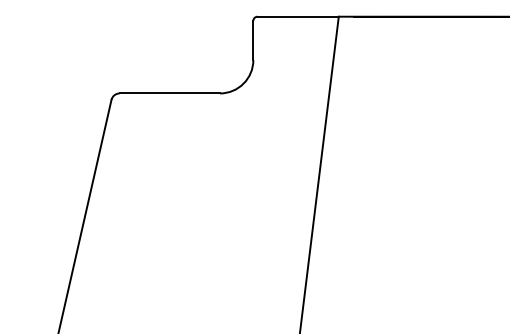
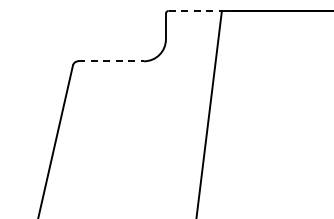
line: (298, 17) -> (195, 11), solid -> dashed
line: (170, 93) -> (111, 61), solid -> dashed

